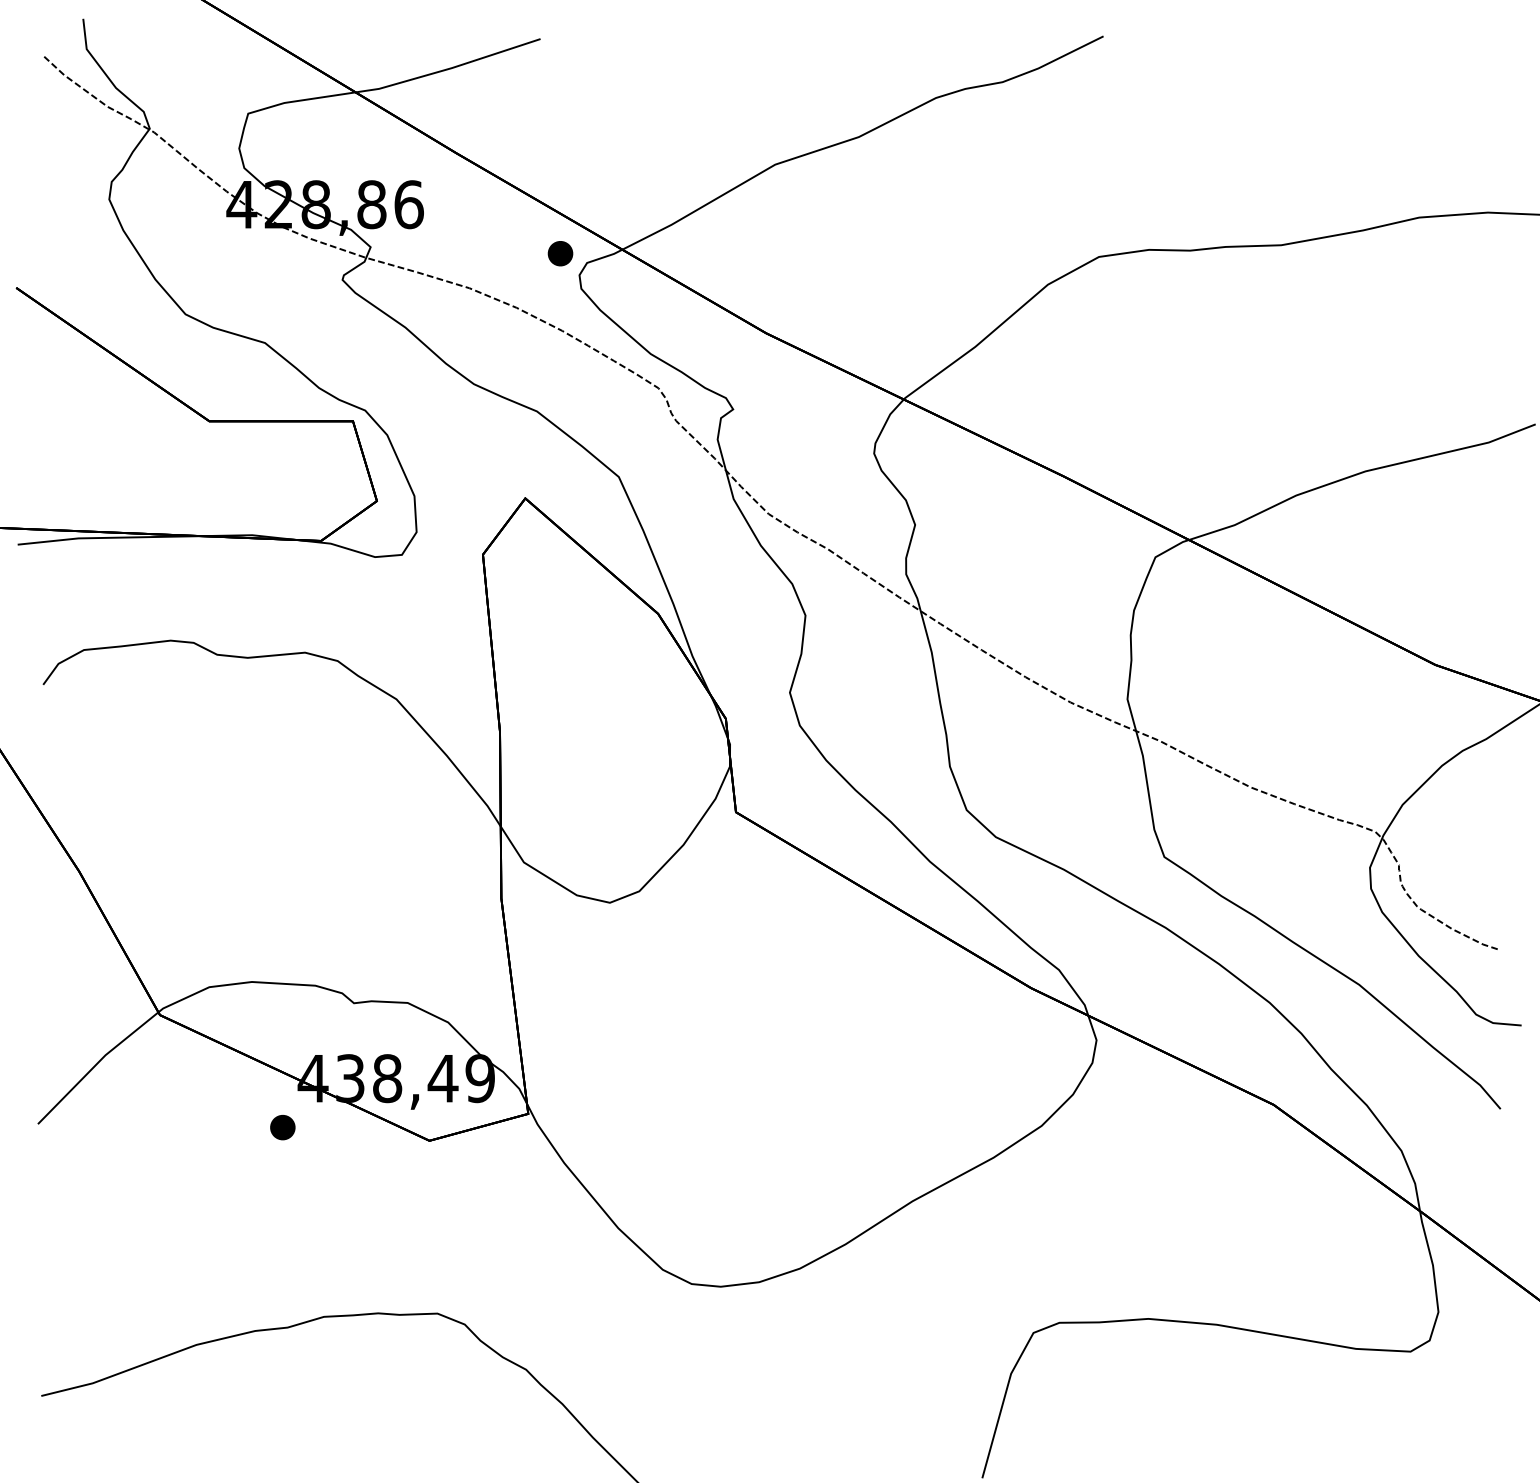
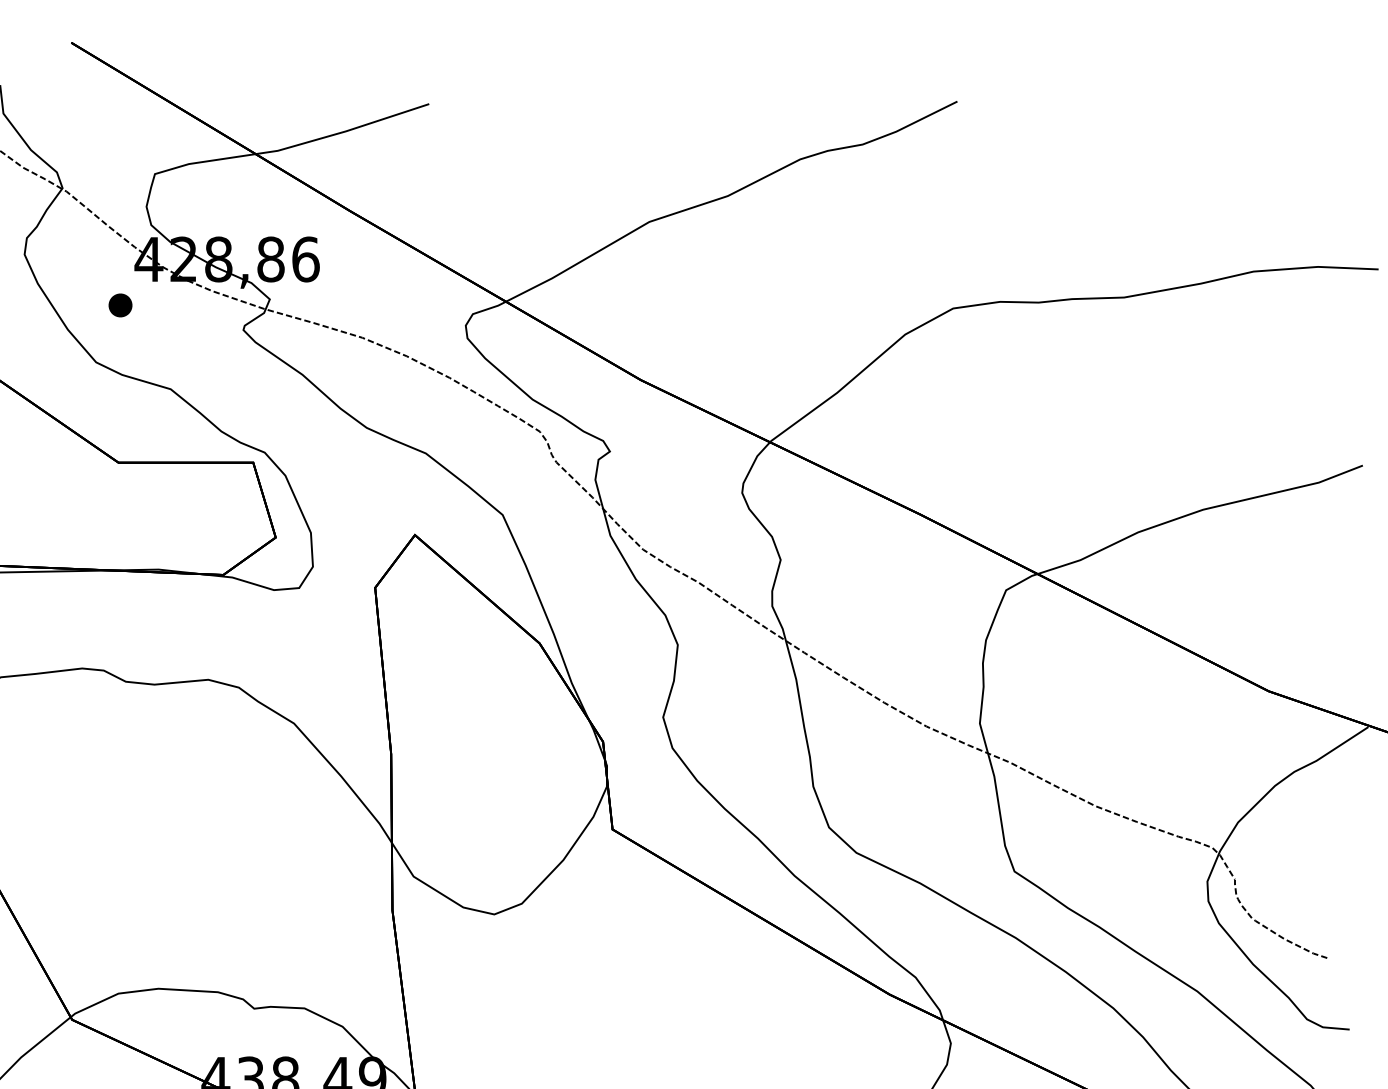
part: (560, 253) -> (120, 305), moved

